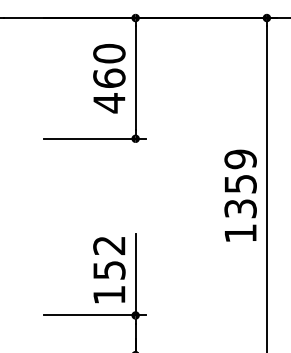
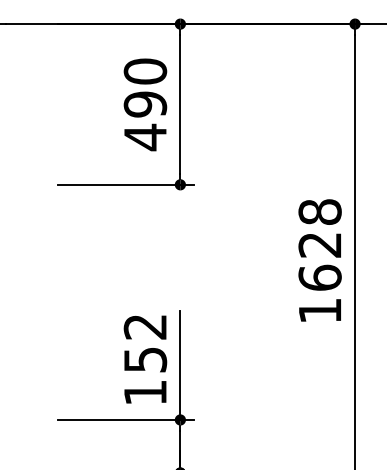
text: (109, 78) -> (145, 104), 460 -> 490
text: (240, 183) -> (319, 244), 1359 -> 1628

